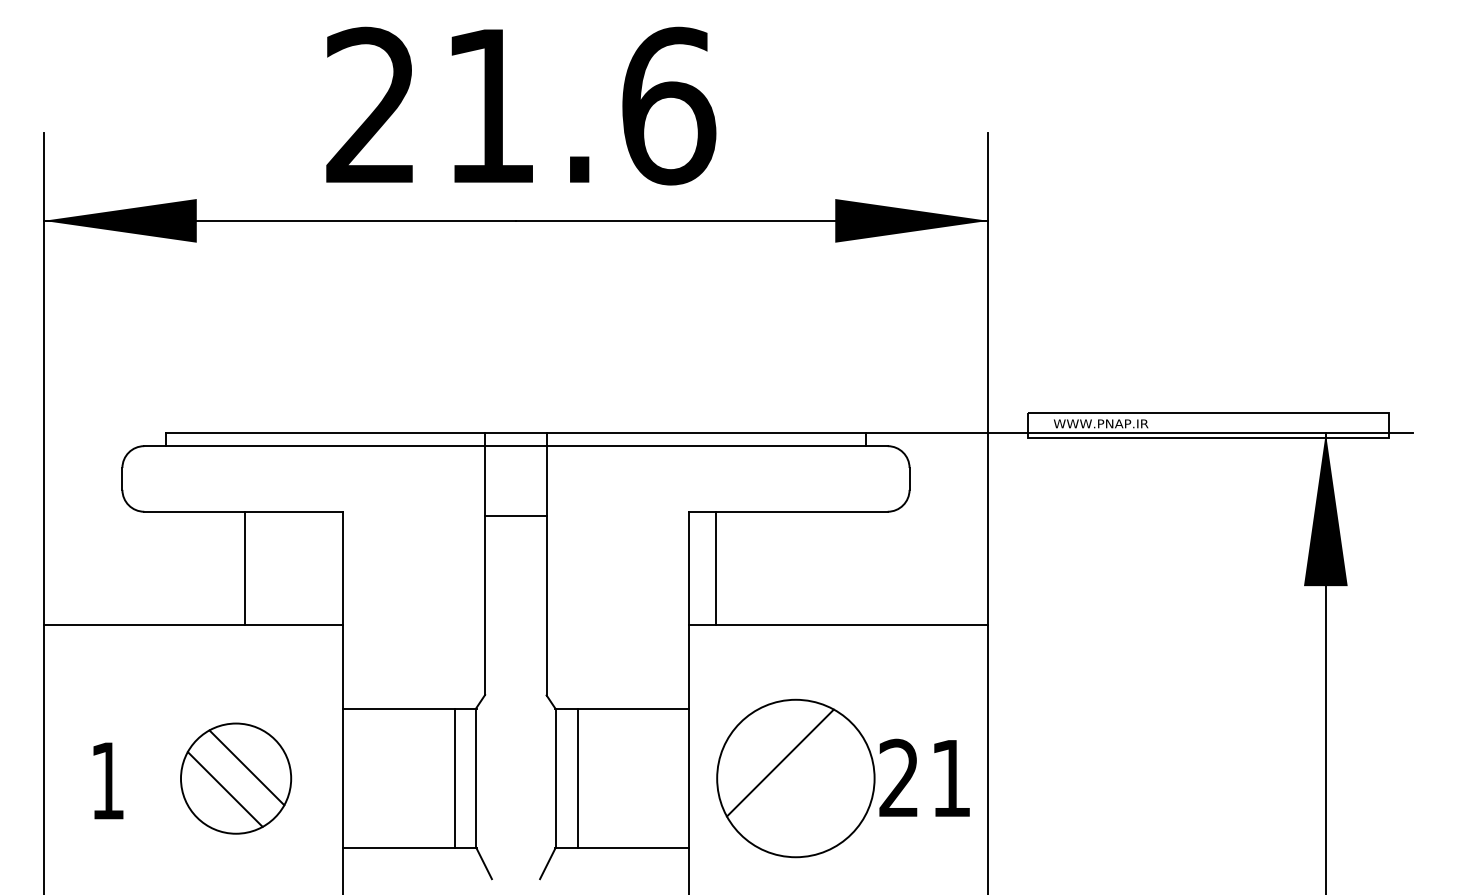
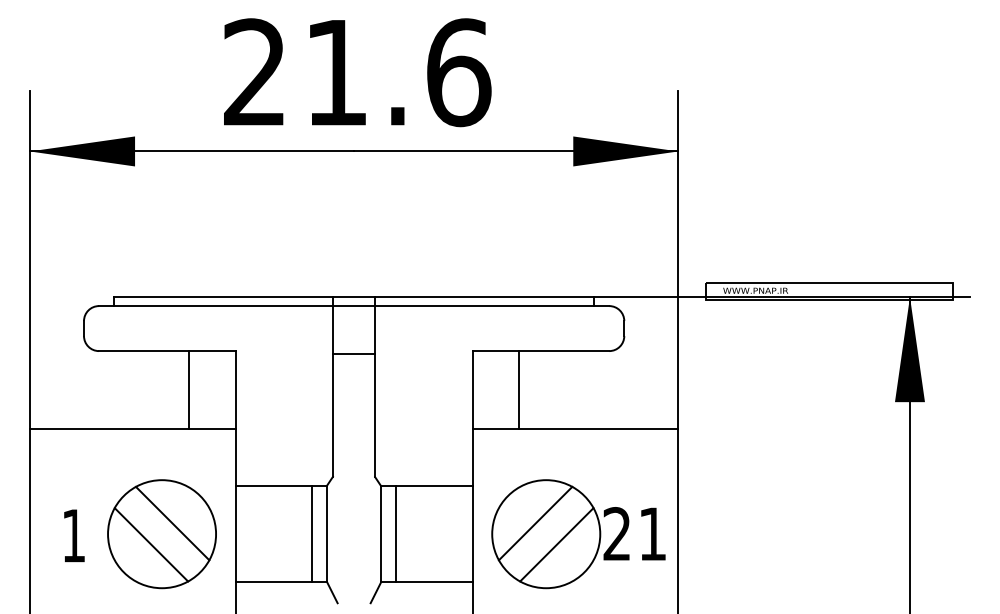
line: (245, 569) -> (189, 390), moved
line: (716, 569) -> (519, 390), moved
part: (235, 778) -> (161, 534), size x1.43
line: (810, 793) -> (556, 544), added

